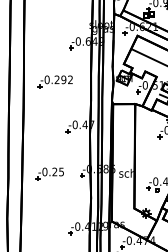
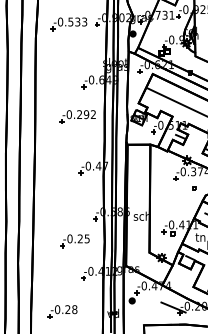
part: (55, 81) -> (77, 116), moved
part: (49, 174) -> (74, 241), moved

